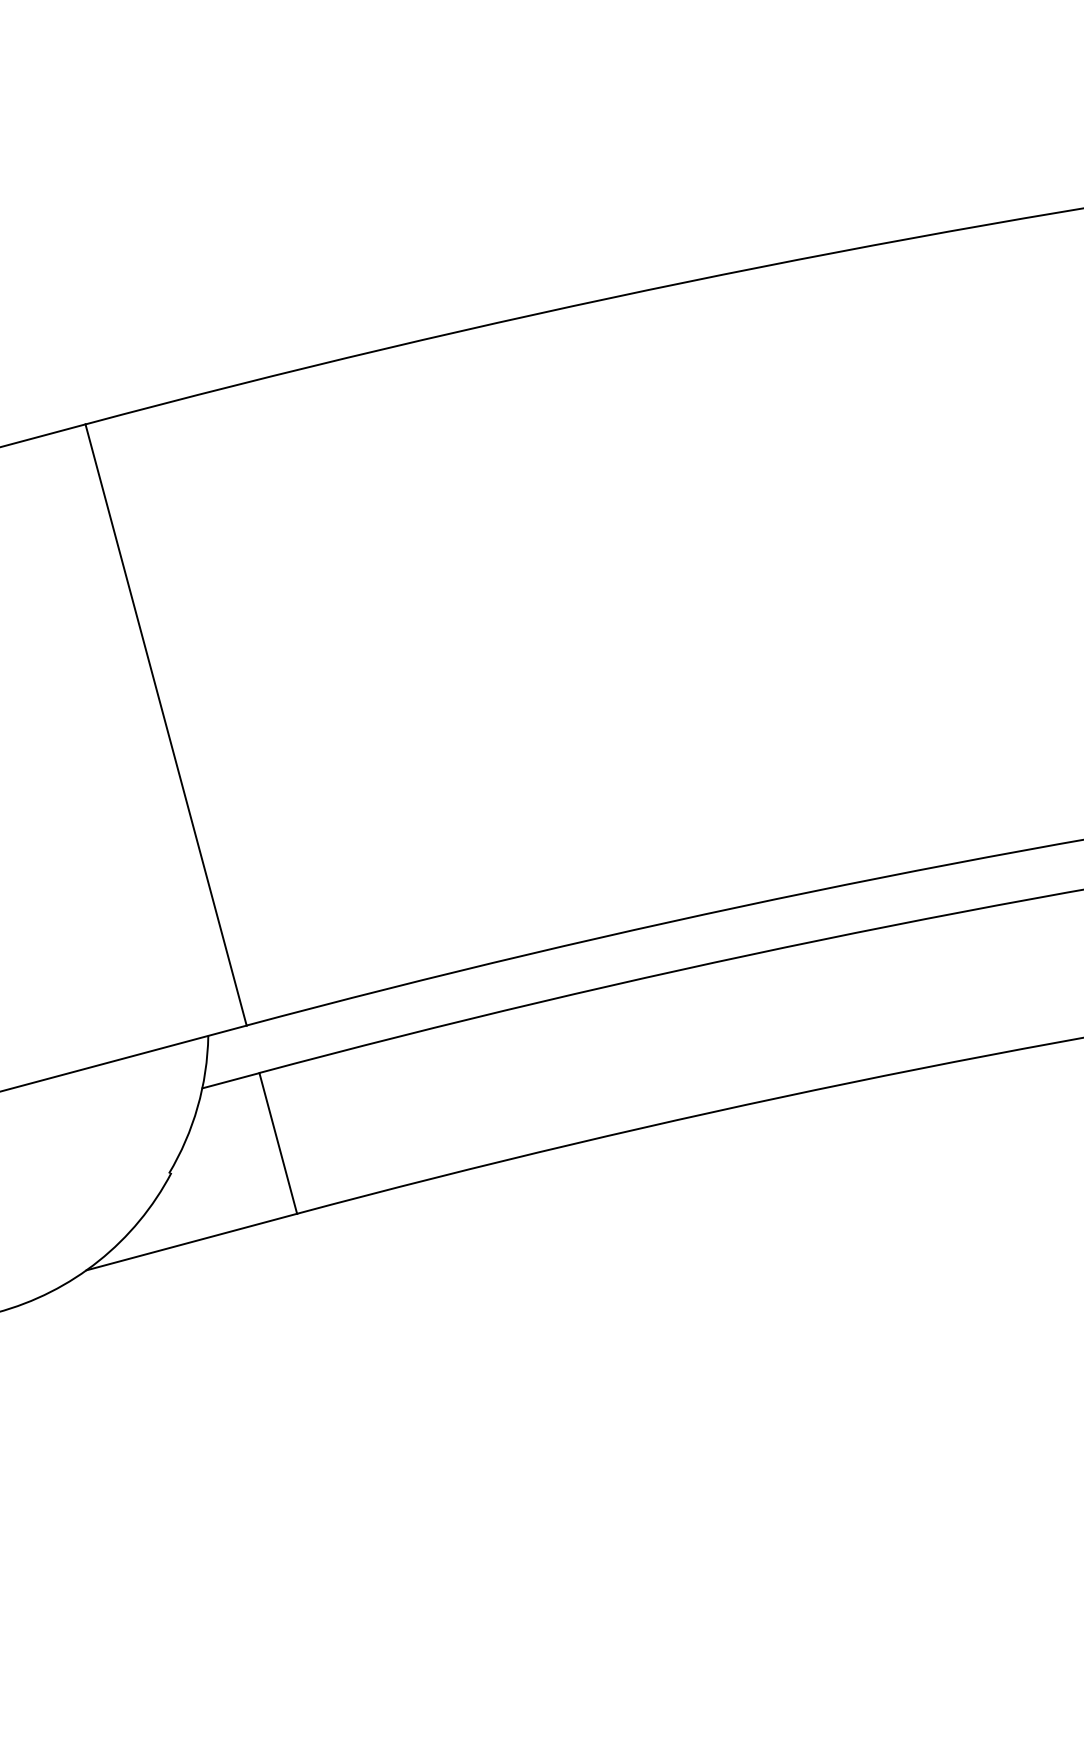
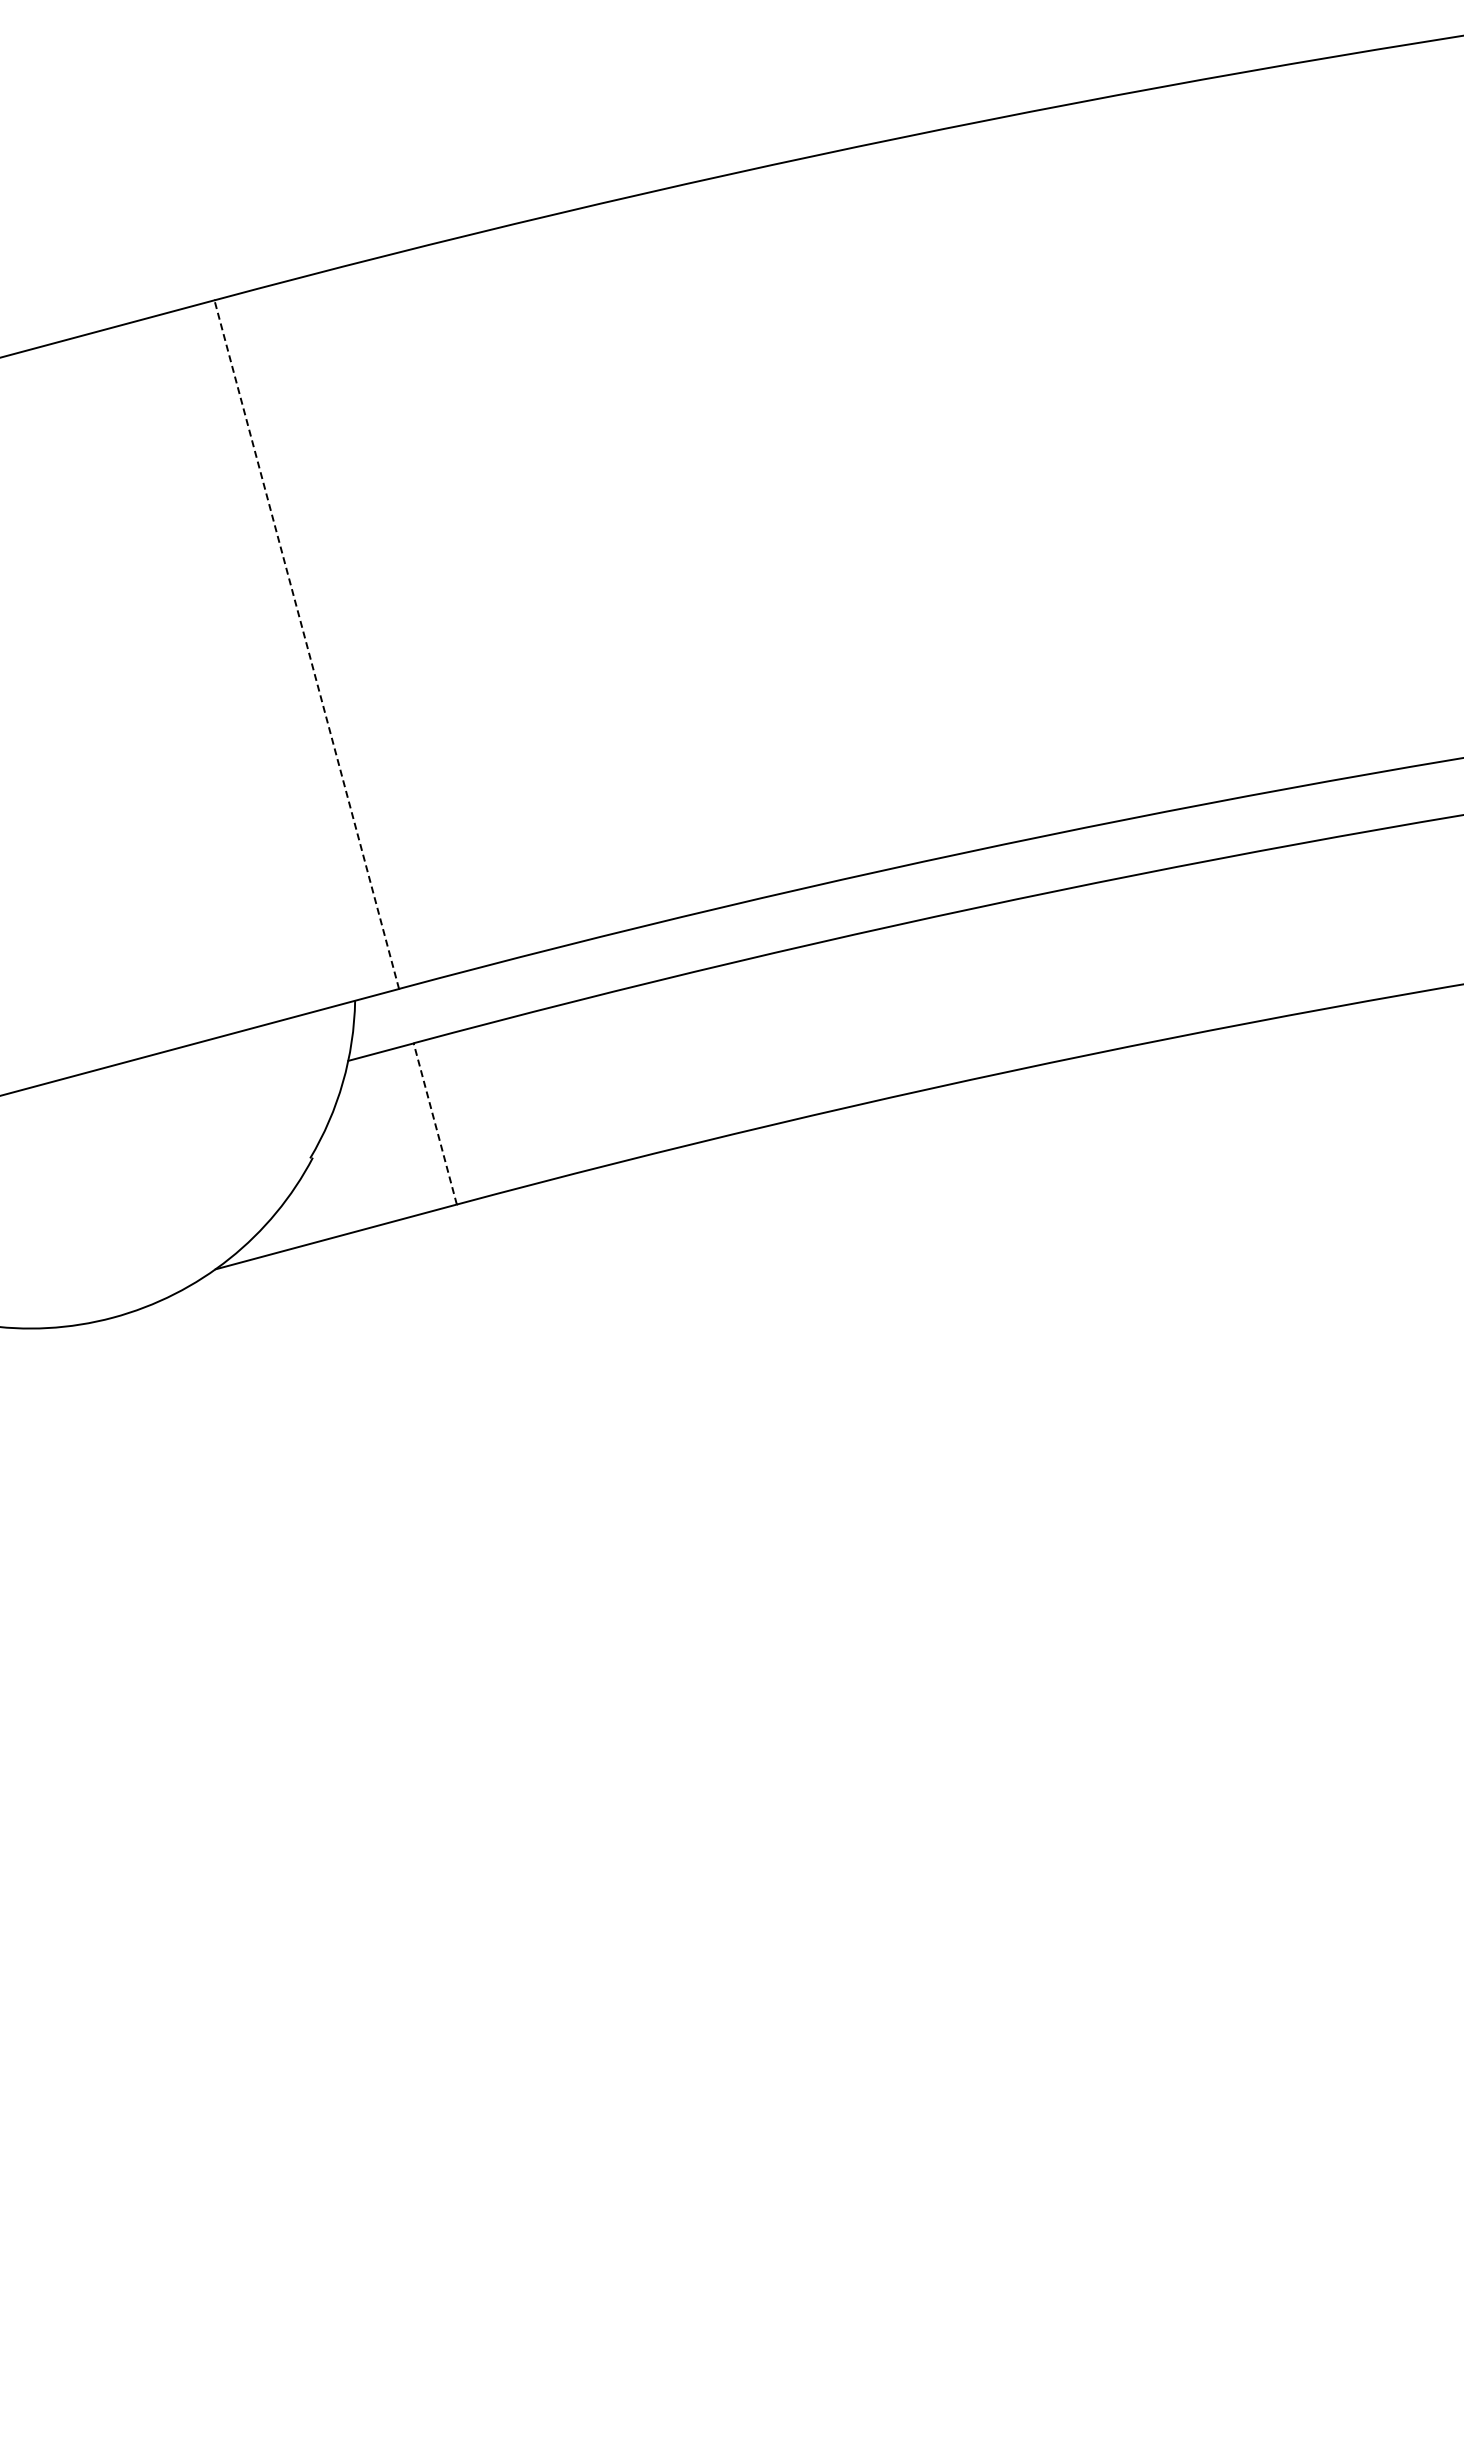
line: (165, 724) -> (306, 644), solid -> dashed
line: (278, 1143) -> (435, 1123), solid -> dashed

